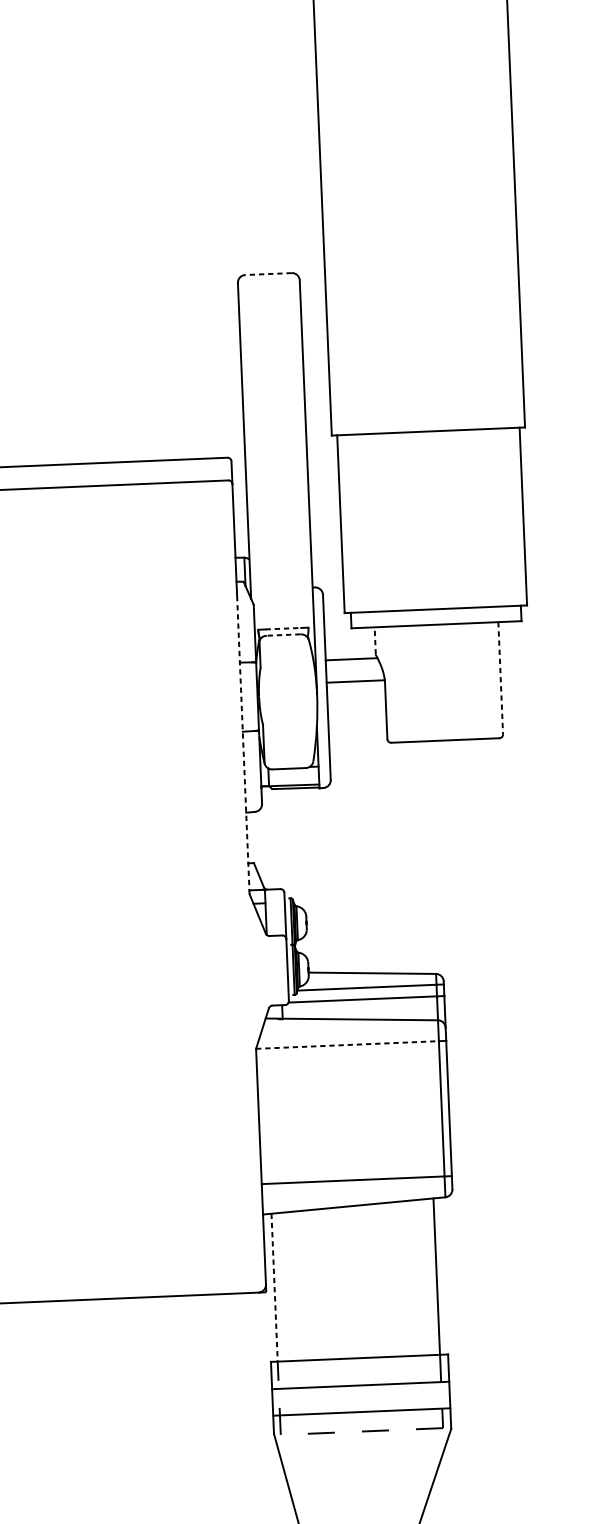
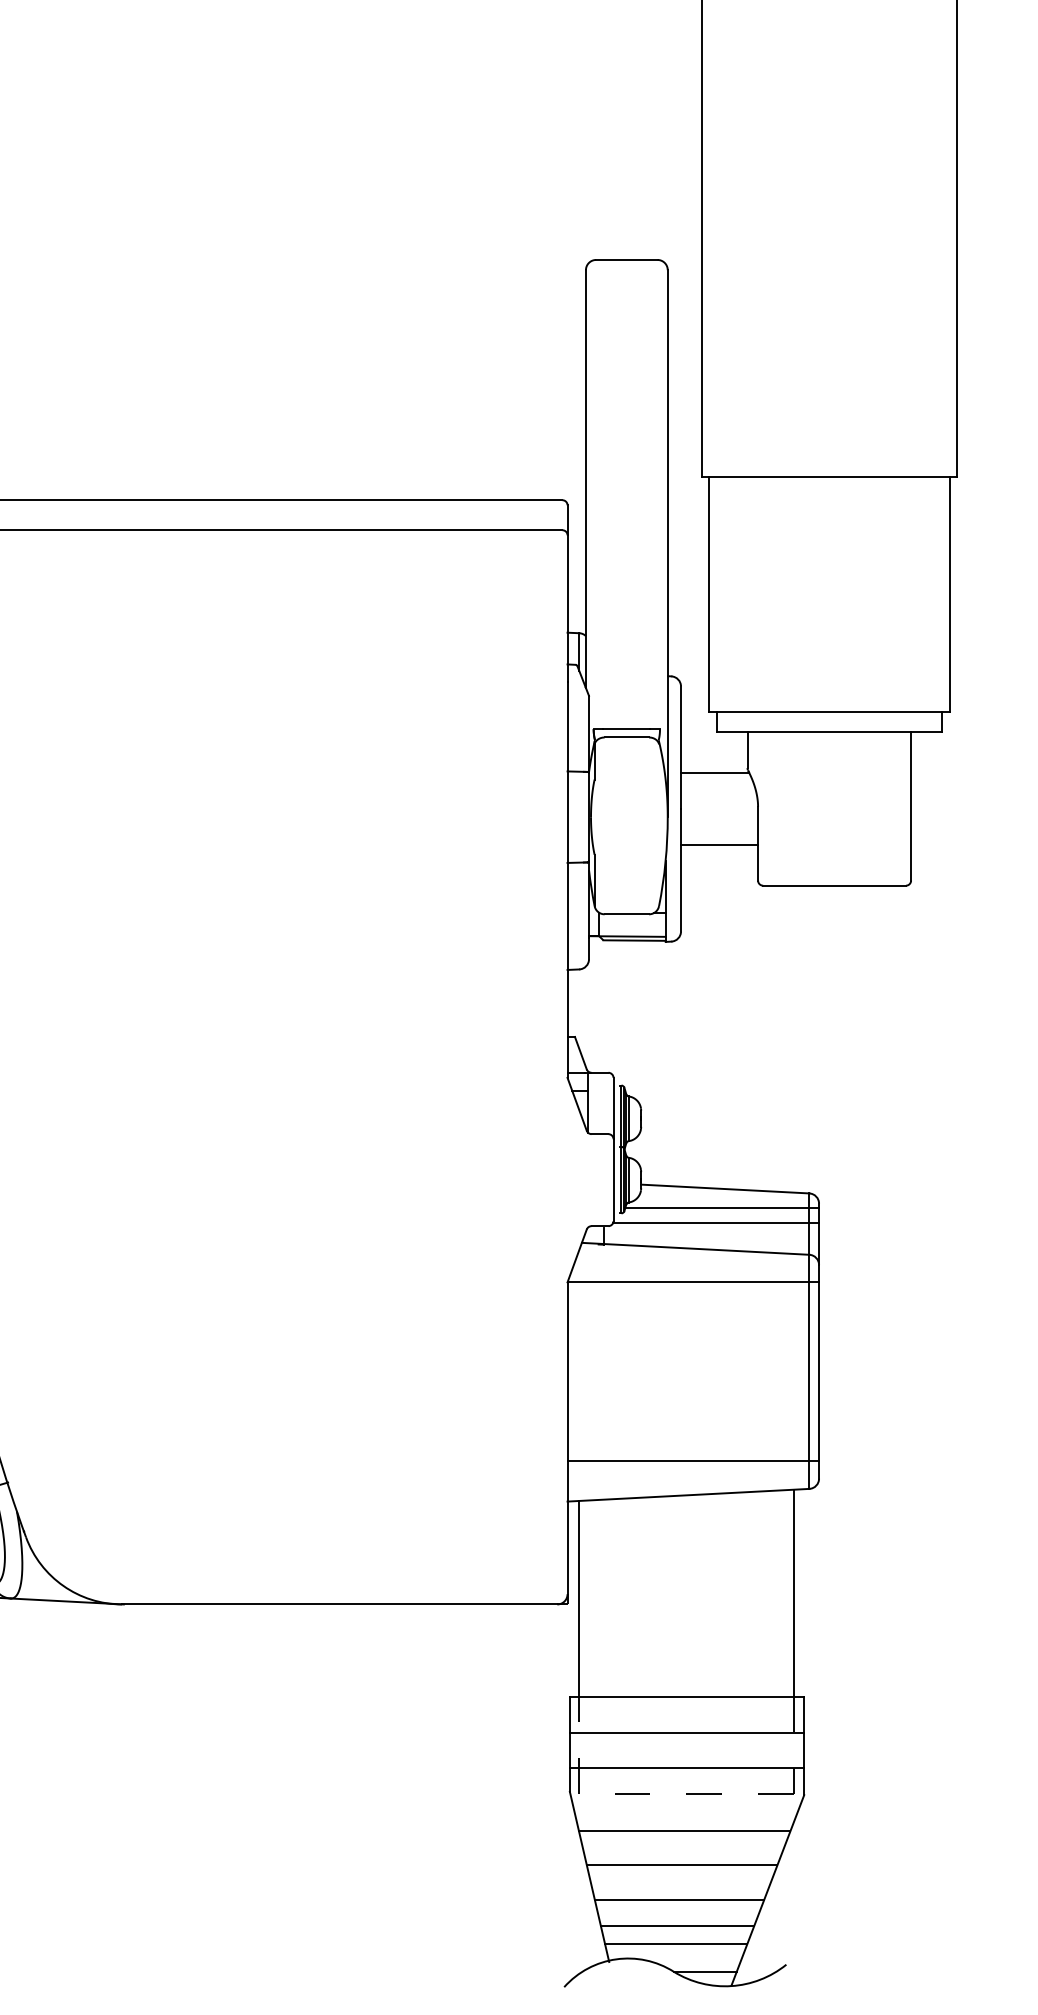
line: (268, 273) -> (626, 259), dashed -> solid
line: (283, 629) -> (626, 729), dashed -> solid
line: (283, 635) -> (626, 737), dashed -> solid
line: (375, 641) -> (747, 750), dashed -> solid
line: (501, 678) -> (911, 806), dashed -> solid
line: (355, 681) -> (719, 844), moved
line: (243, 745) -> (567, 880), dashed -> solid
line: (347, 1045) -> (688, 1282), dashed -> solid
line: (274, 1287) -> (578, 1598), dashed -> solid
line: (361, 1460) -> (684, 1831), added
line: (360, 1486) -> (681, 1865), added
line: (360, 1512) -> (679, 1900), added

